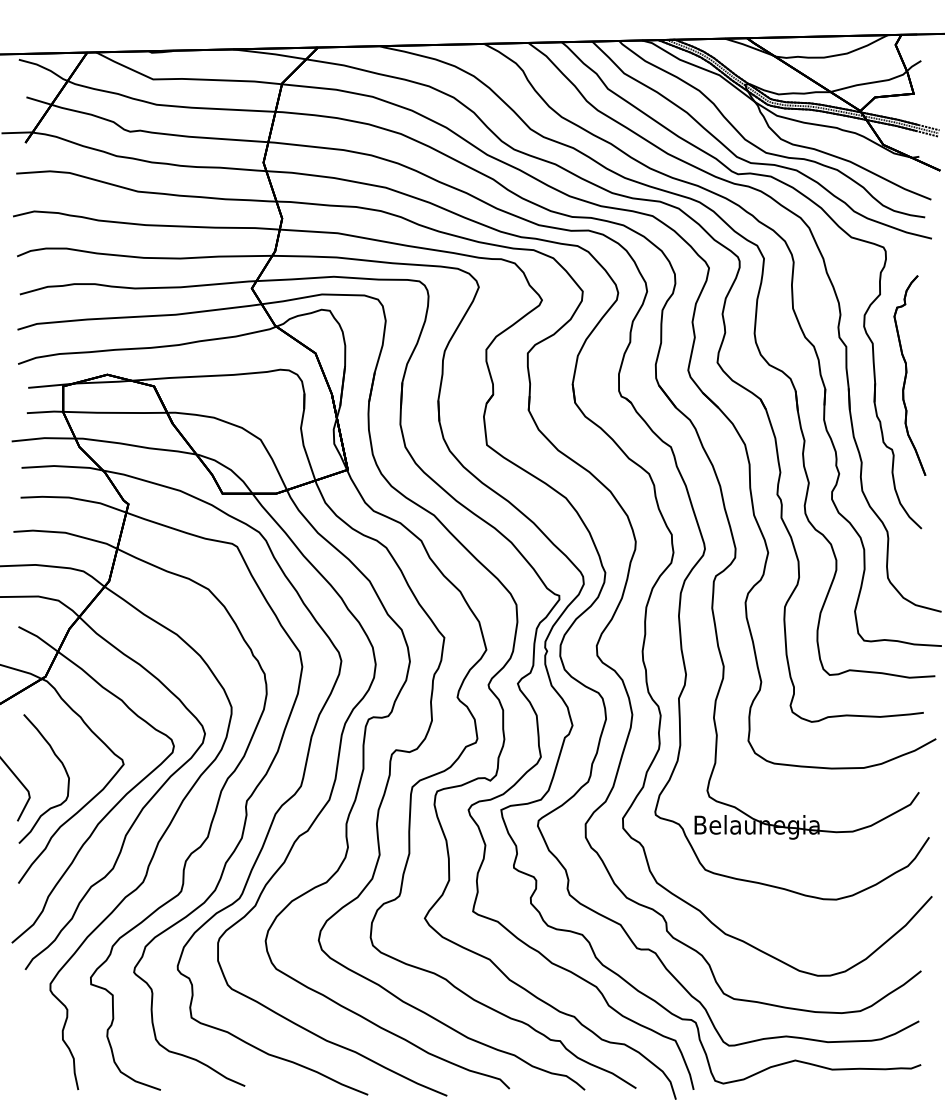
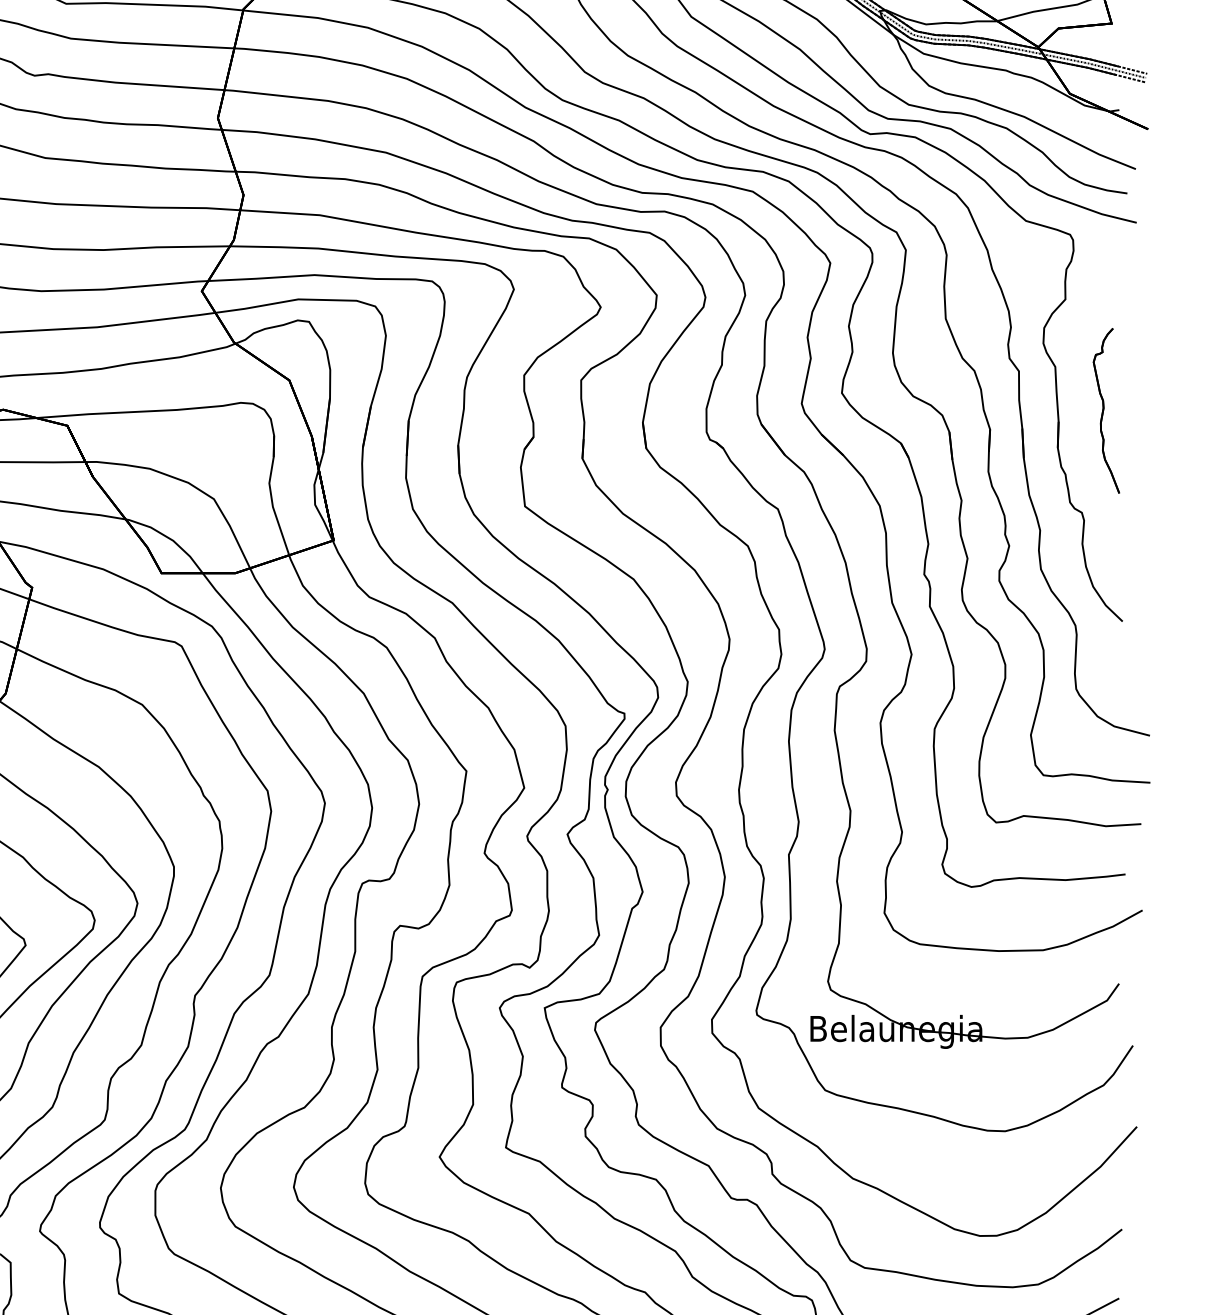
part: (909, 375) -> (1105, 410), size x0.6

